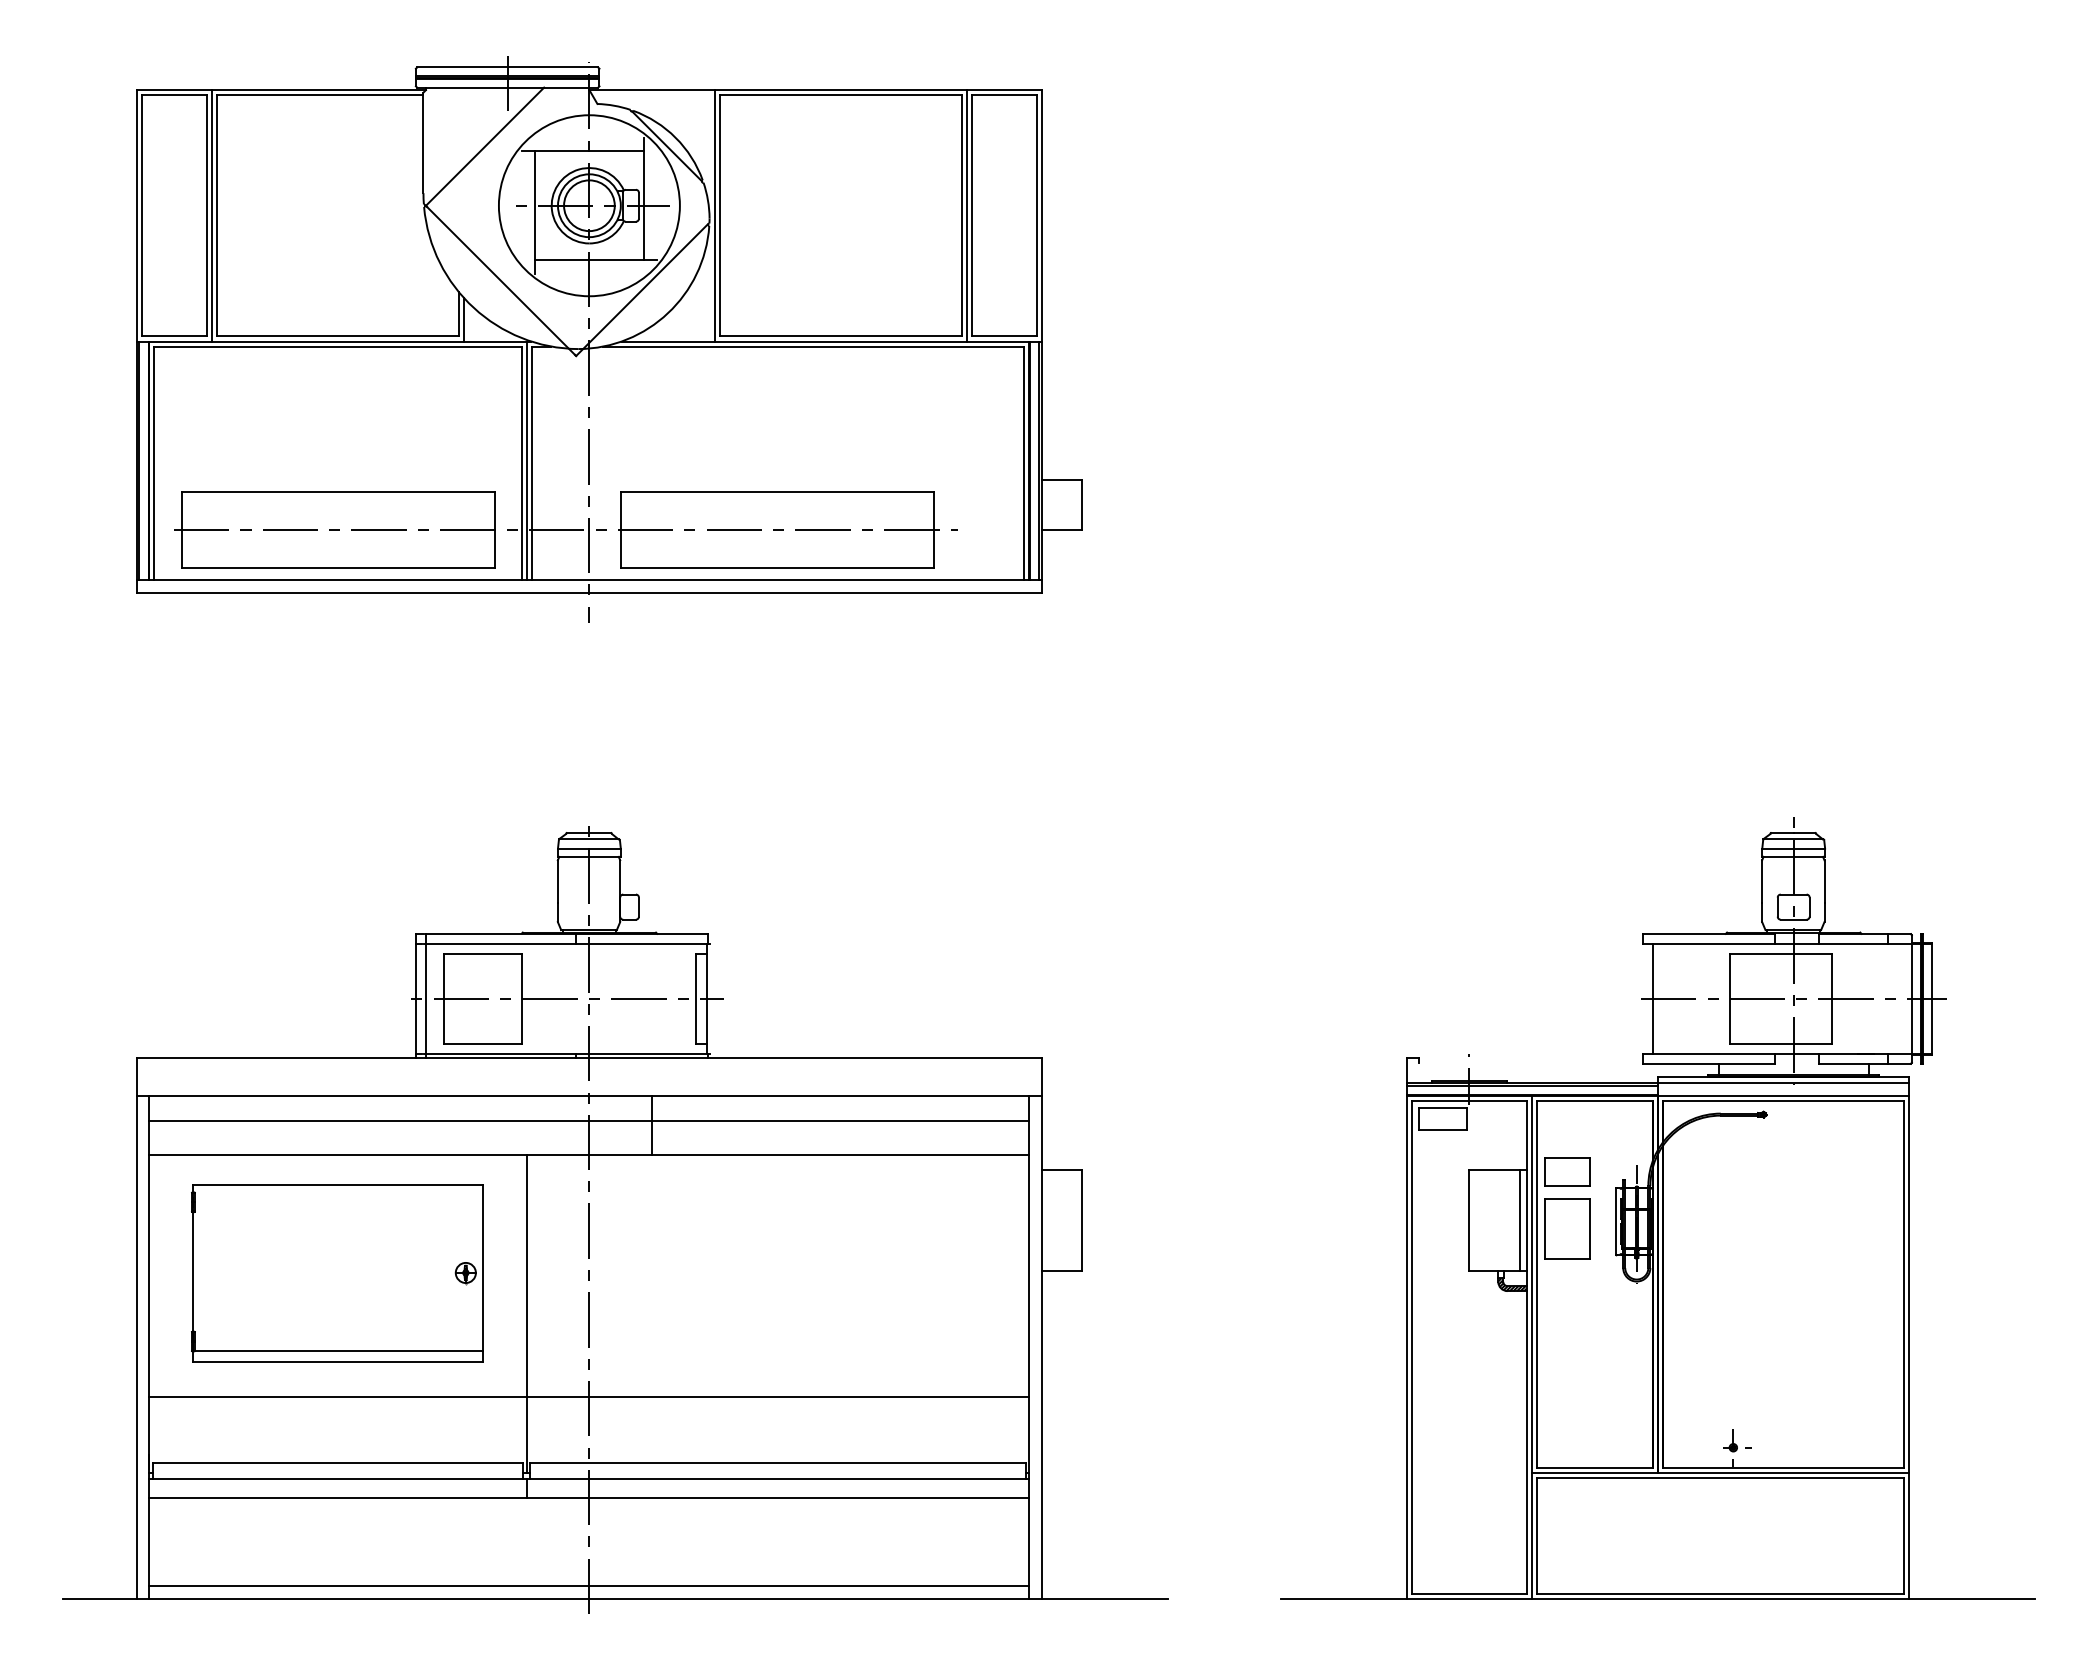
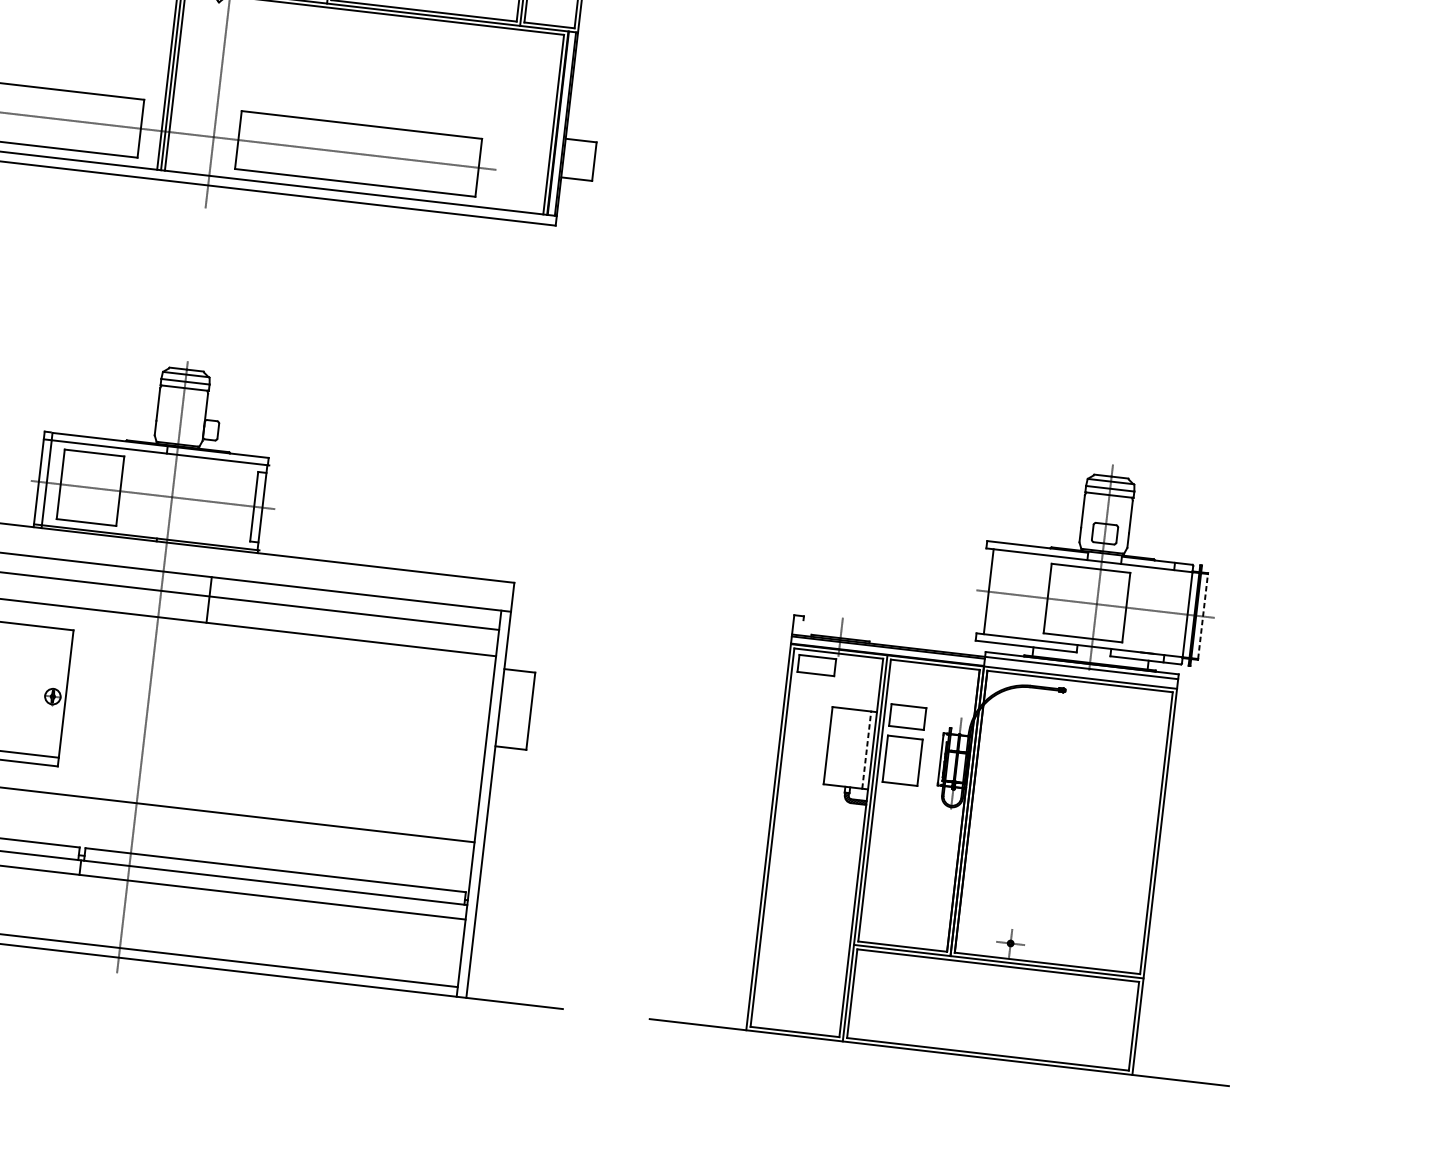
line: (1931, 998) -> (1202, 616), solid -> dashed
line: (1519, 1220) -> (866, 749), solid -> dashed
line: (526, 1313) -> (95, 733), removed

